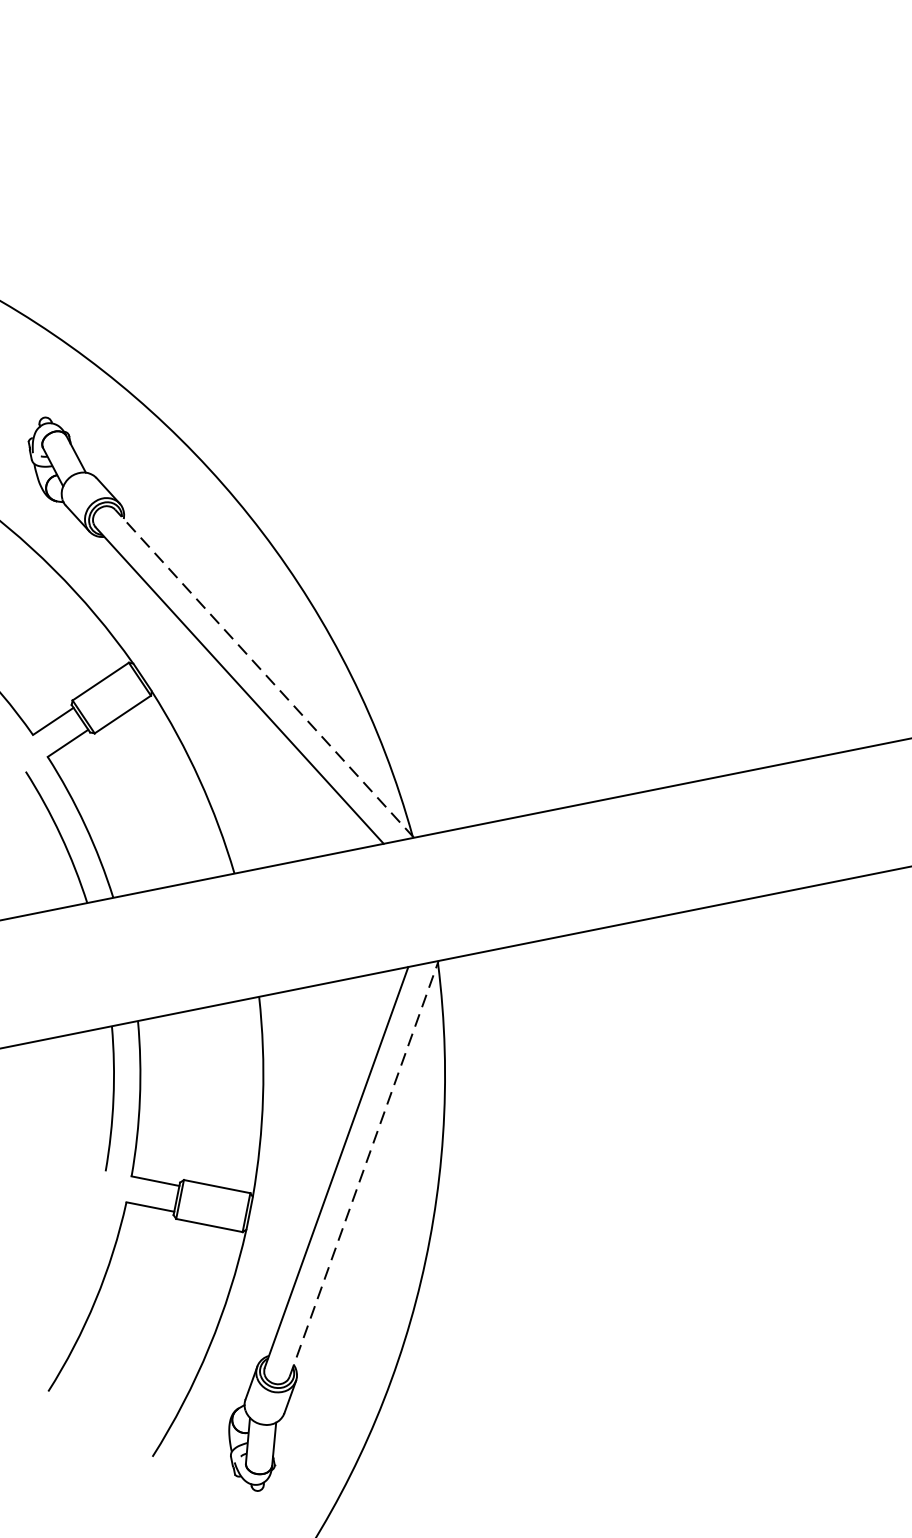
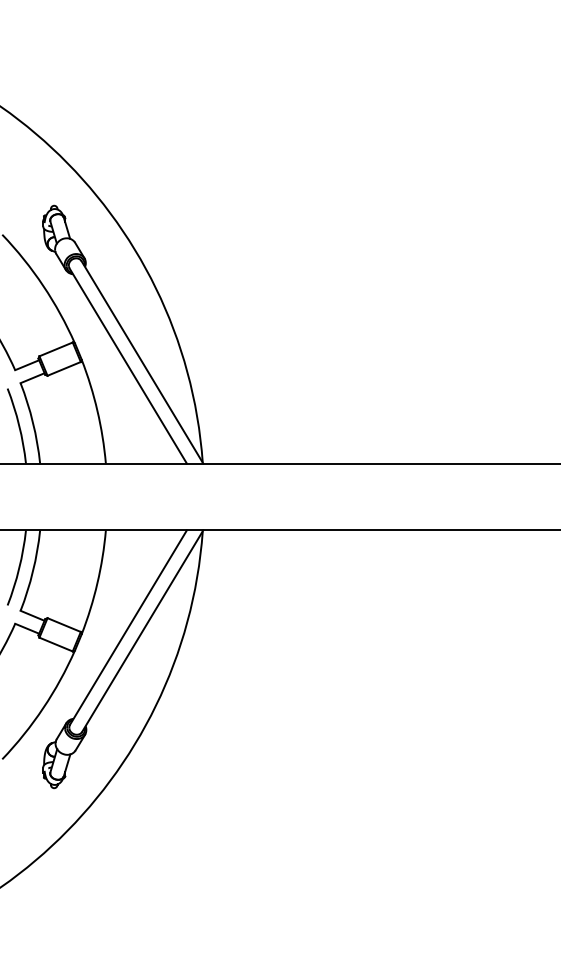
line: (264, 672) -> (142, 361), dashed -> solid
line: (363, 1169) -> (142, 631), dashed -> solid

